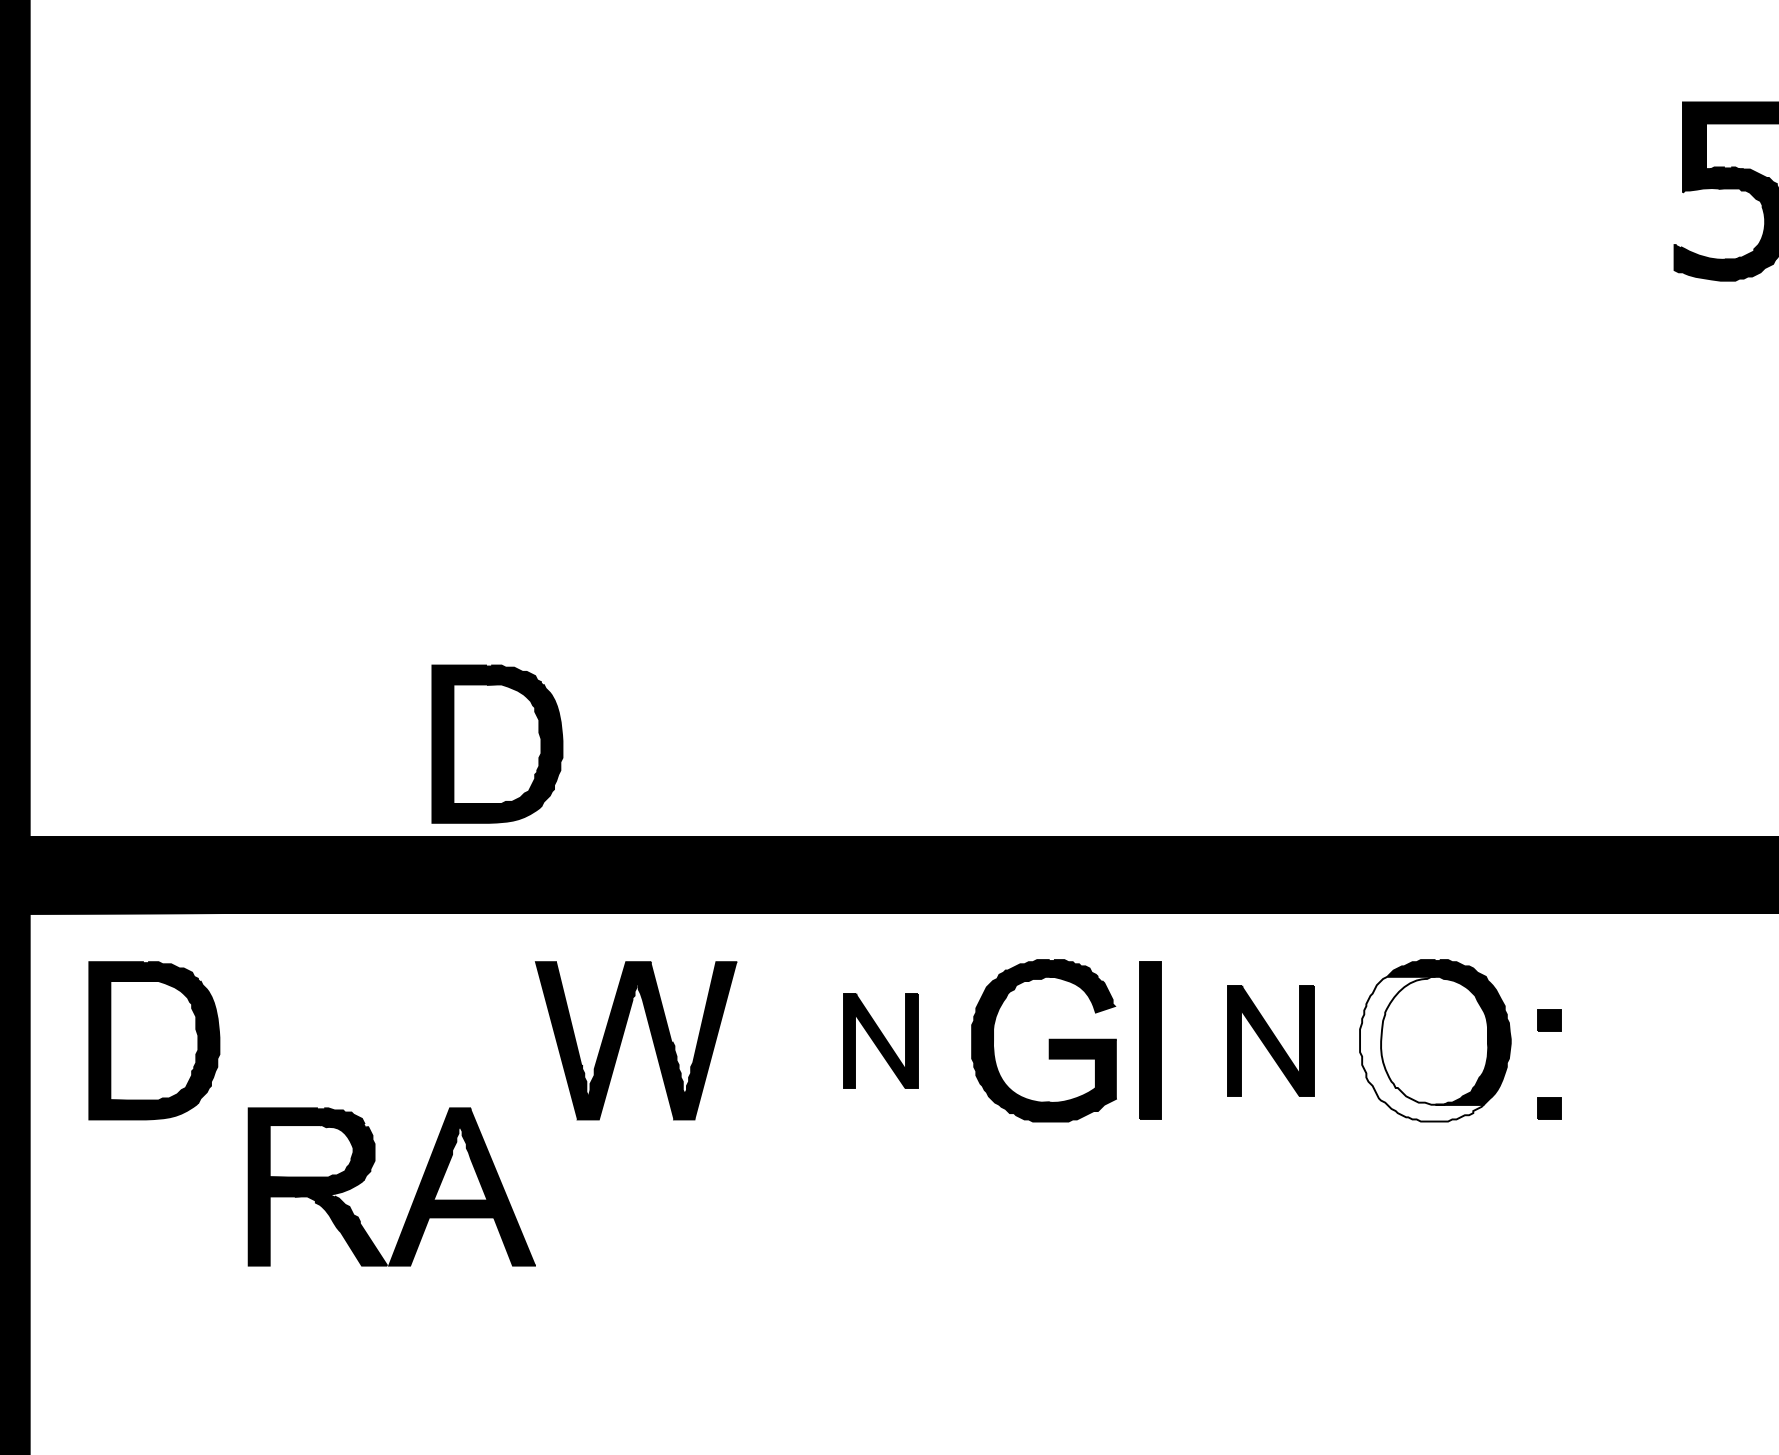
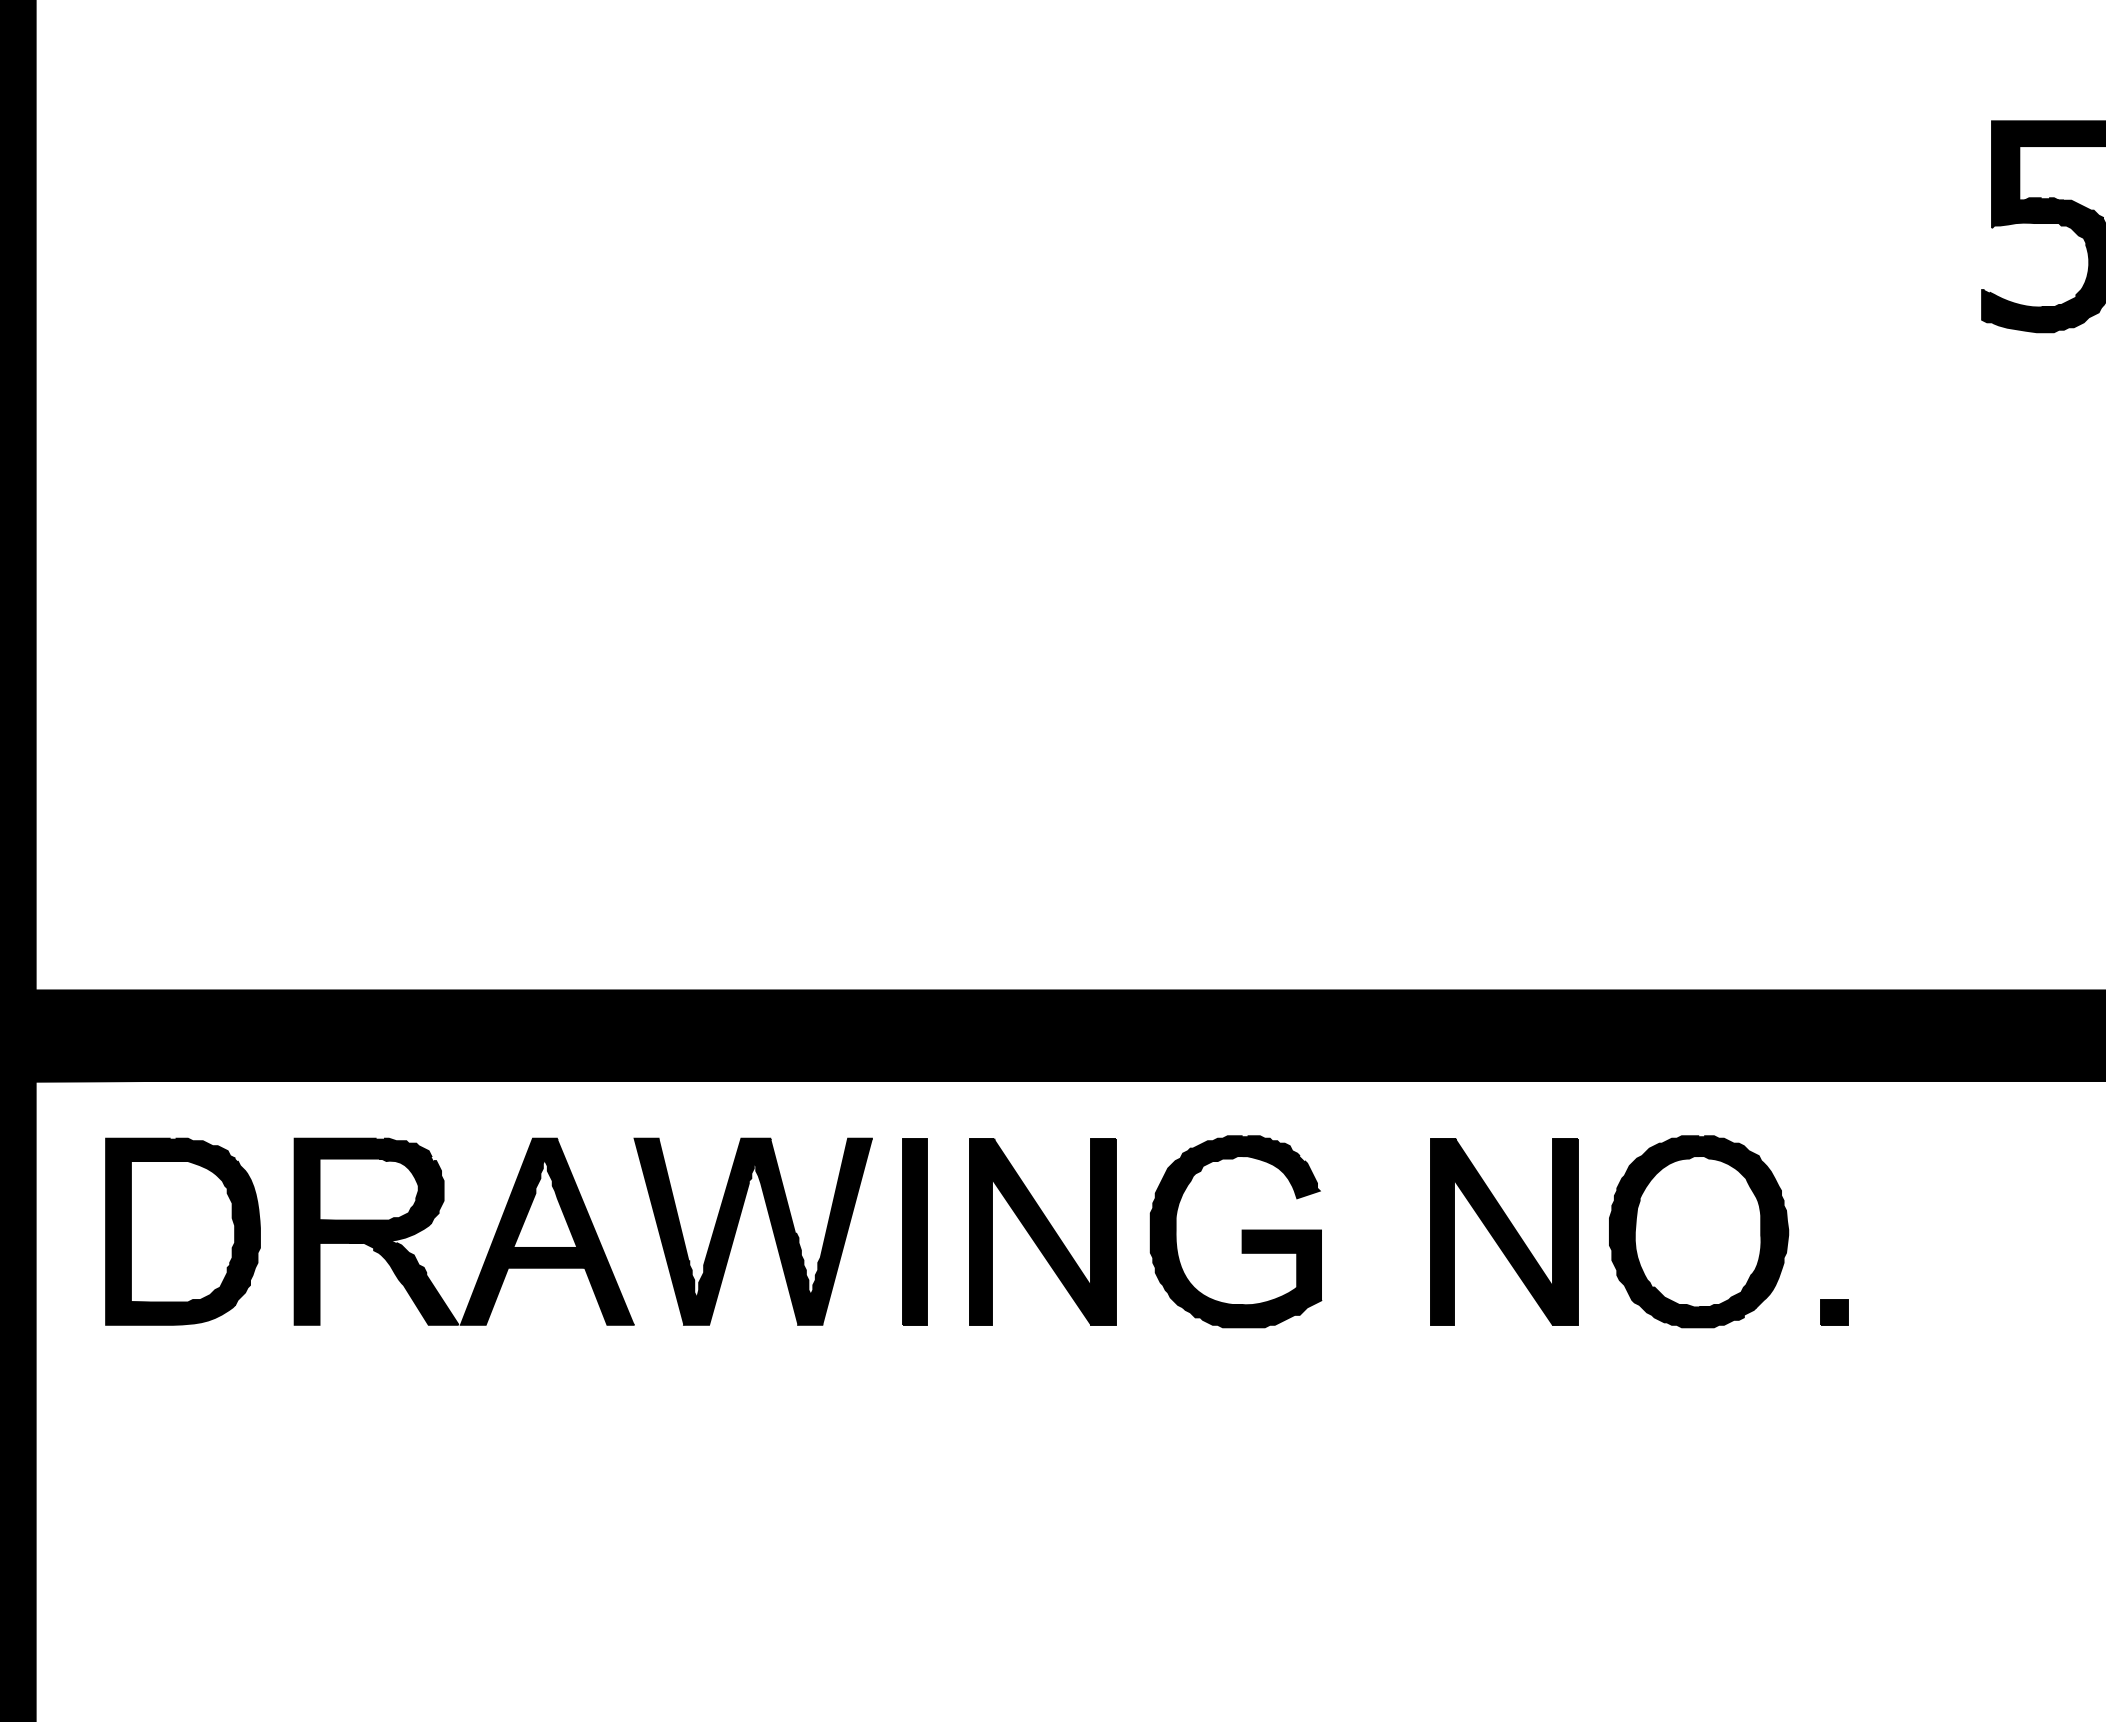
part: (496, 743) -> (588, 880), removed
part: (1549, 1020) -> (1834, 1207), removed
part: (880, 1040) -> (1042, 1231), size x1.67
part: (1150, 1040) -> (914, 1231), moved
part: (1271, 1040) -> (1504, 1231), size x1.43
fill: (1421, 1049) -> (1682, 1241), added
part: (371, 1171) -> (439, 1213), moved

